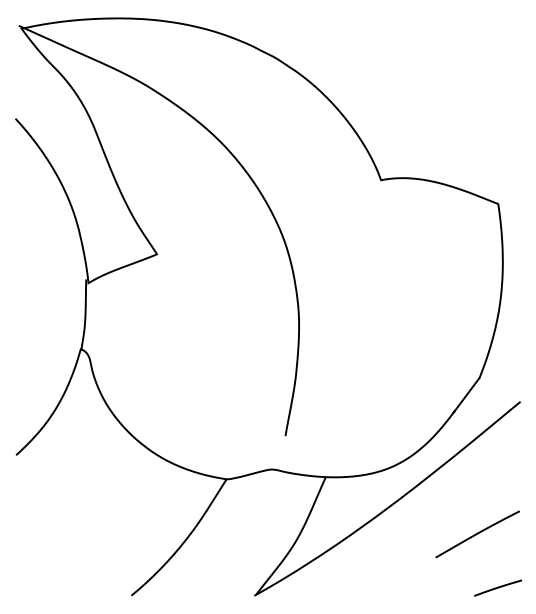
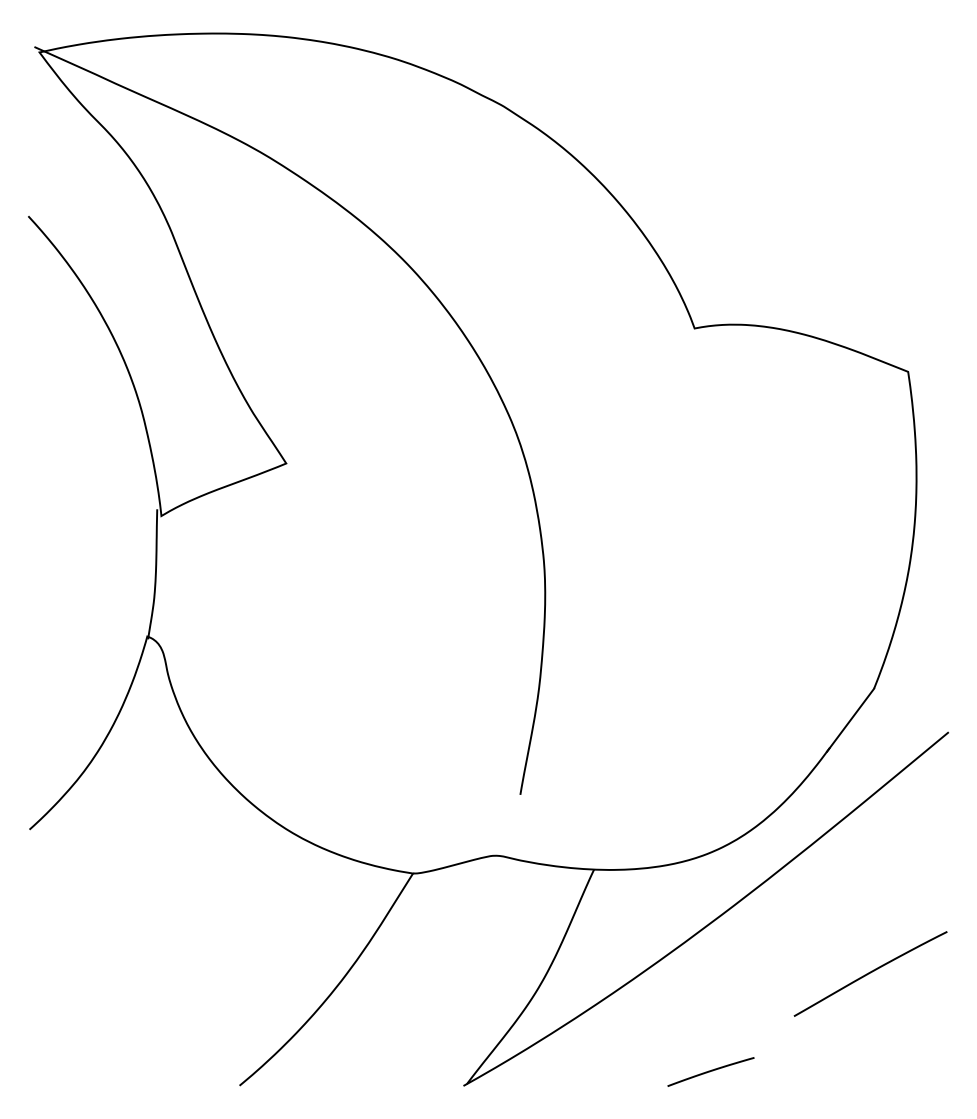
line: (497, 587) -> (709, 1070), moved

